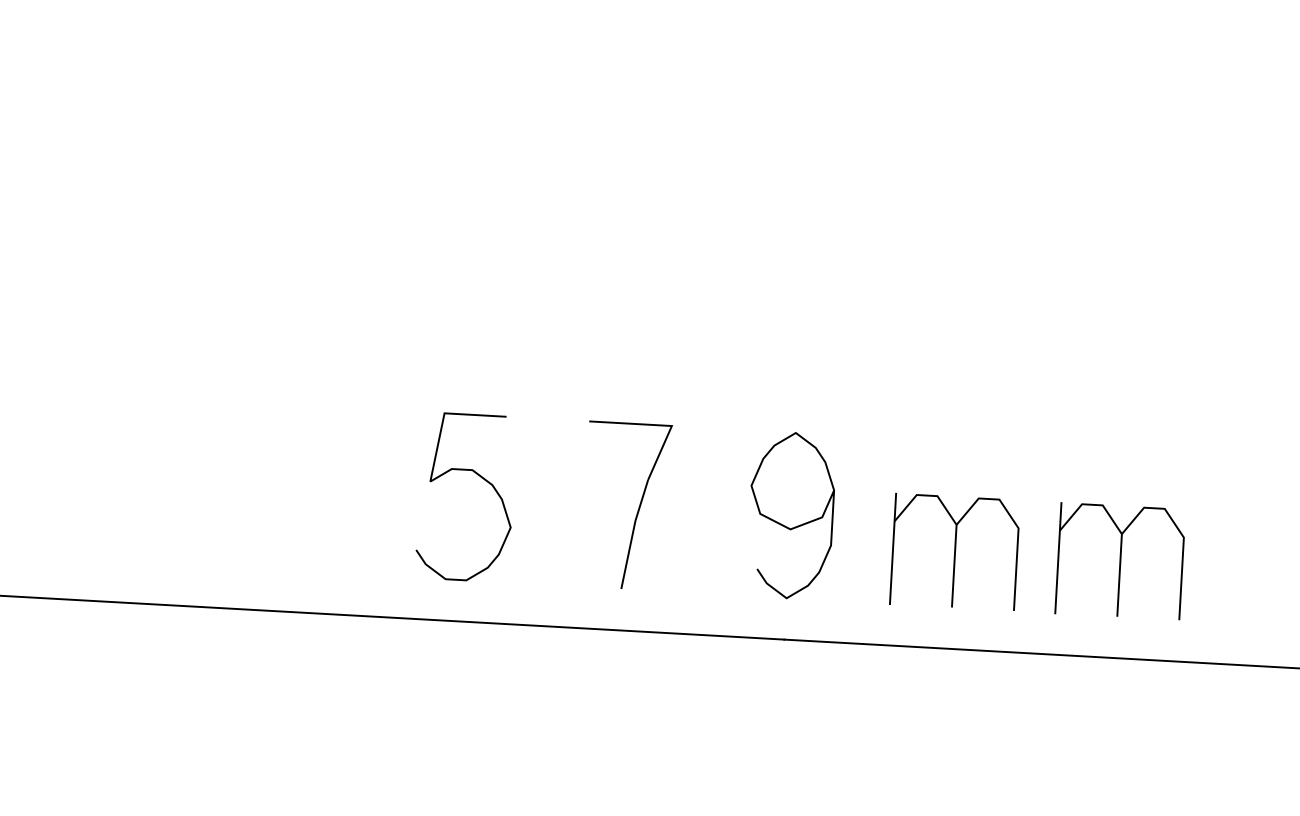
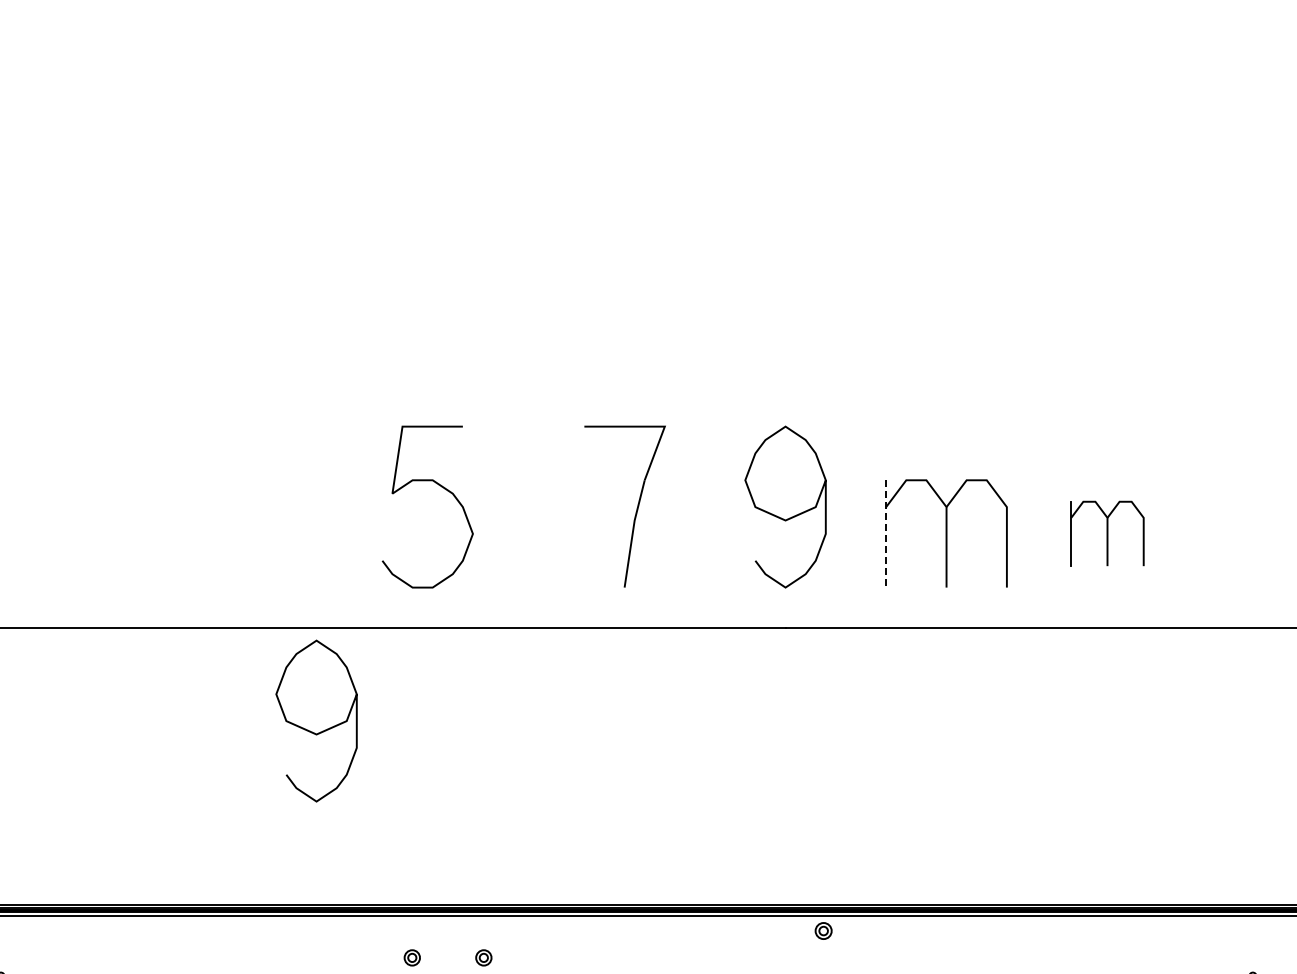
curve: (481, 478) -> (441, 487), moved
line: (893, 548) -> (886, 533), solid -> dashed
part: (1120, 561) -> (1107, 533), size x0.6
curve: (290, 717) -> (310, 730), added

